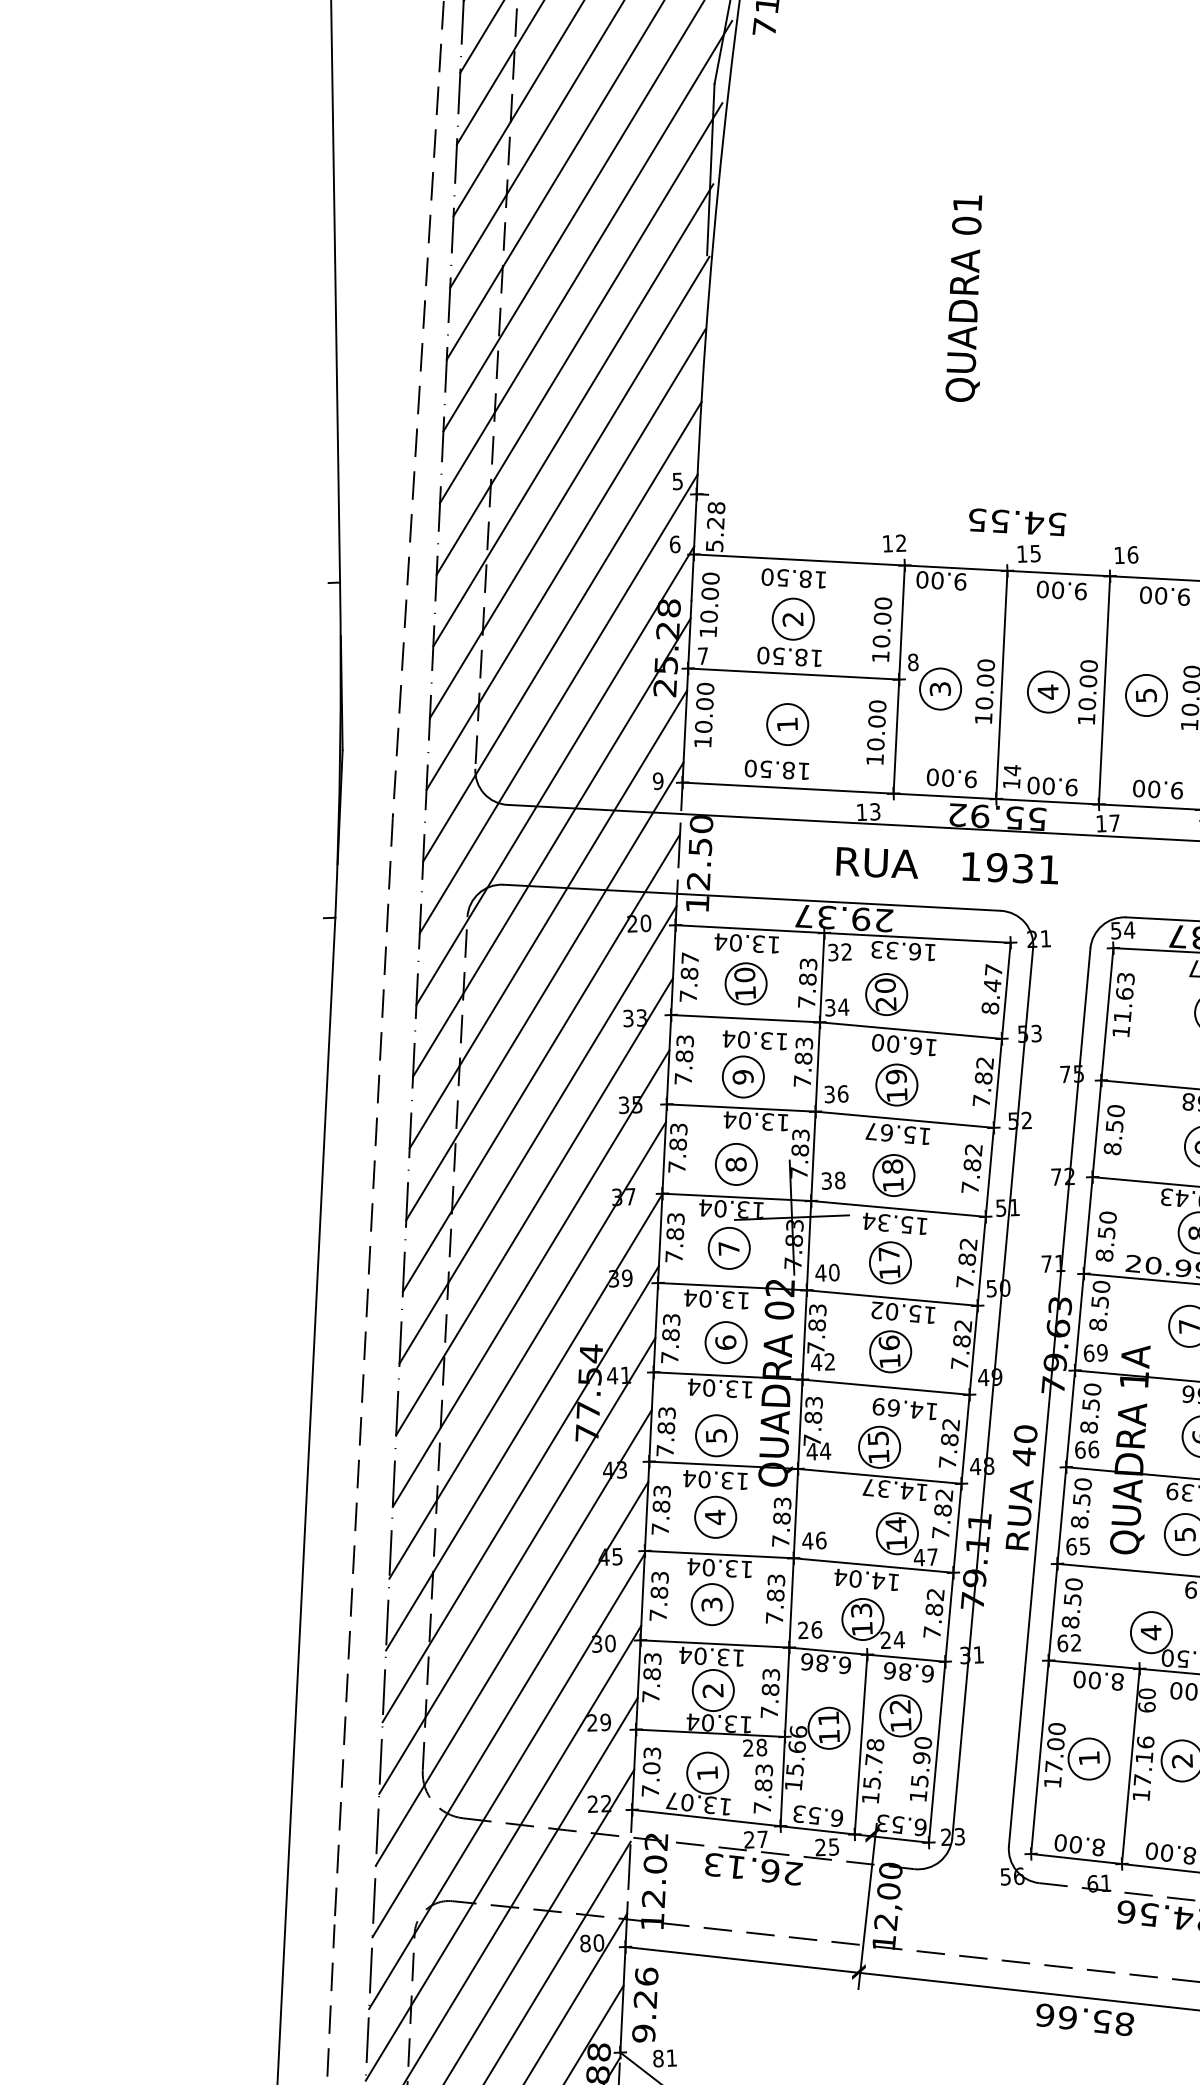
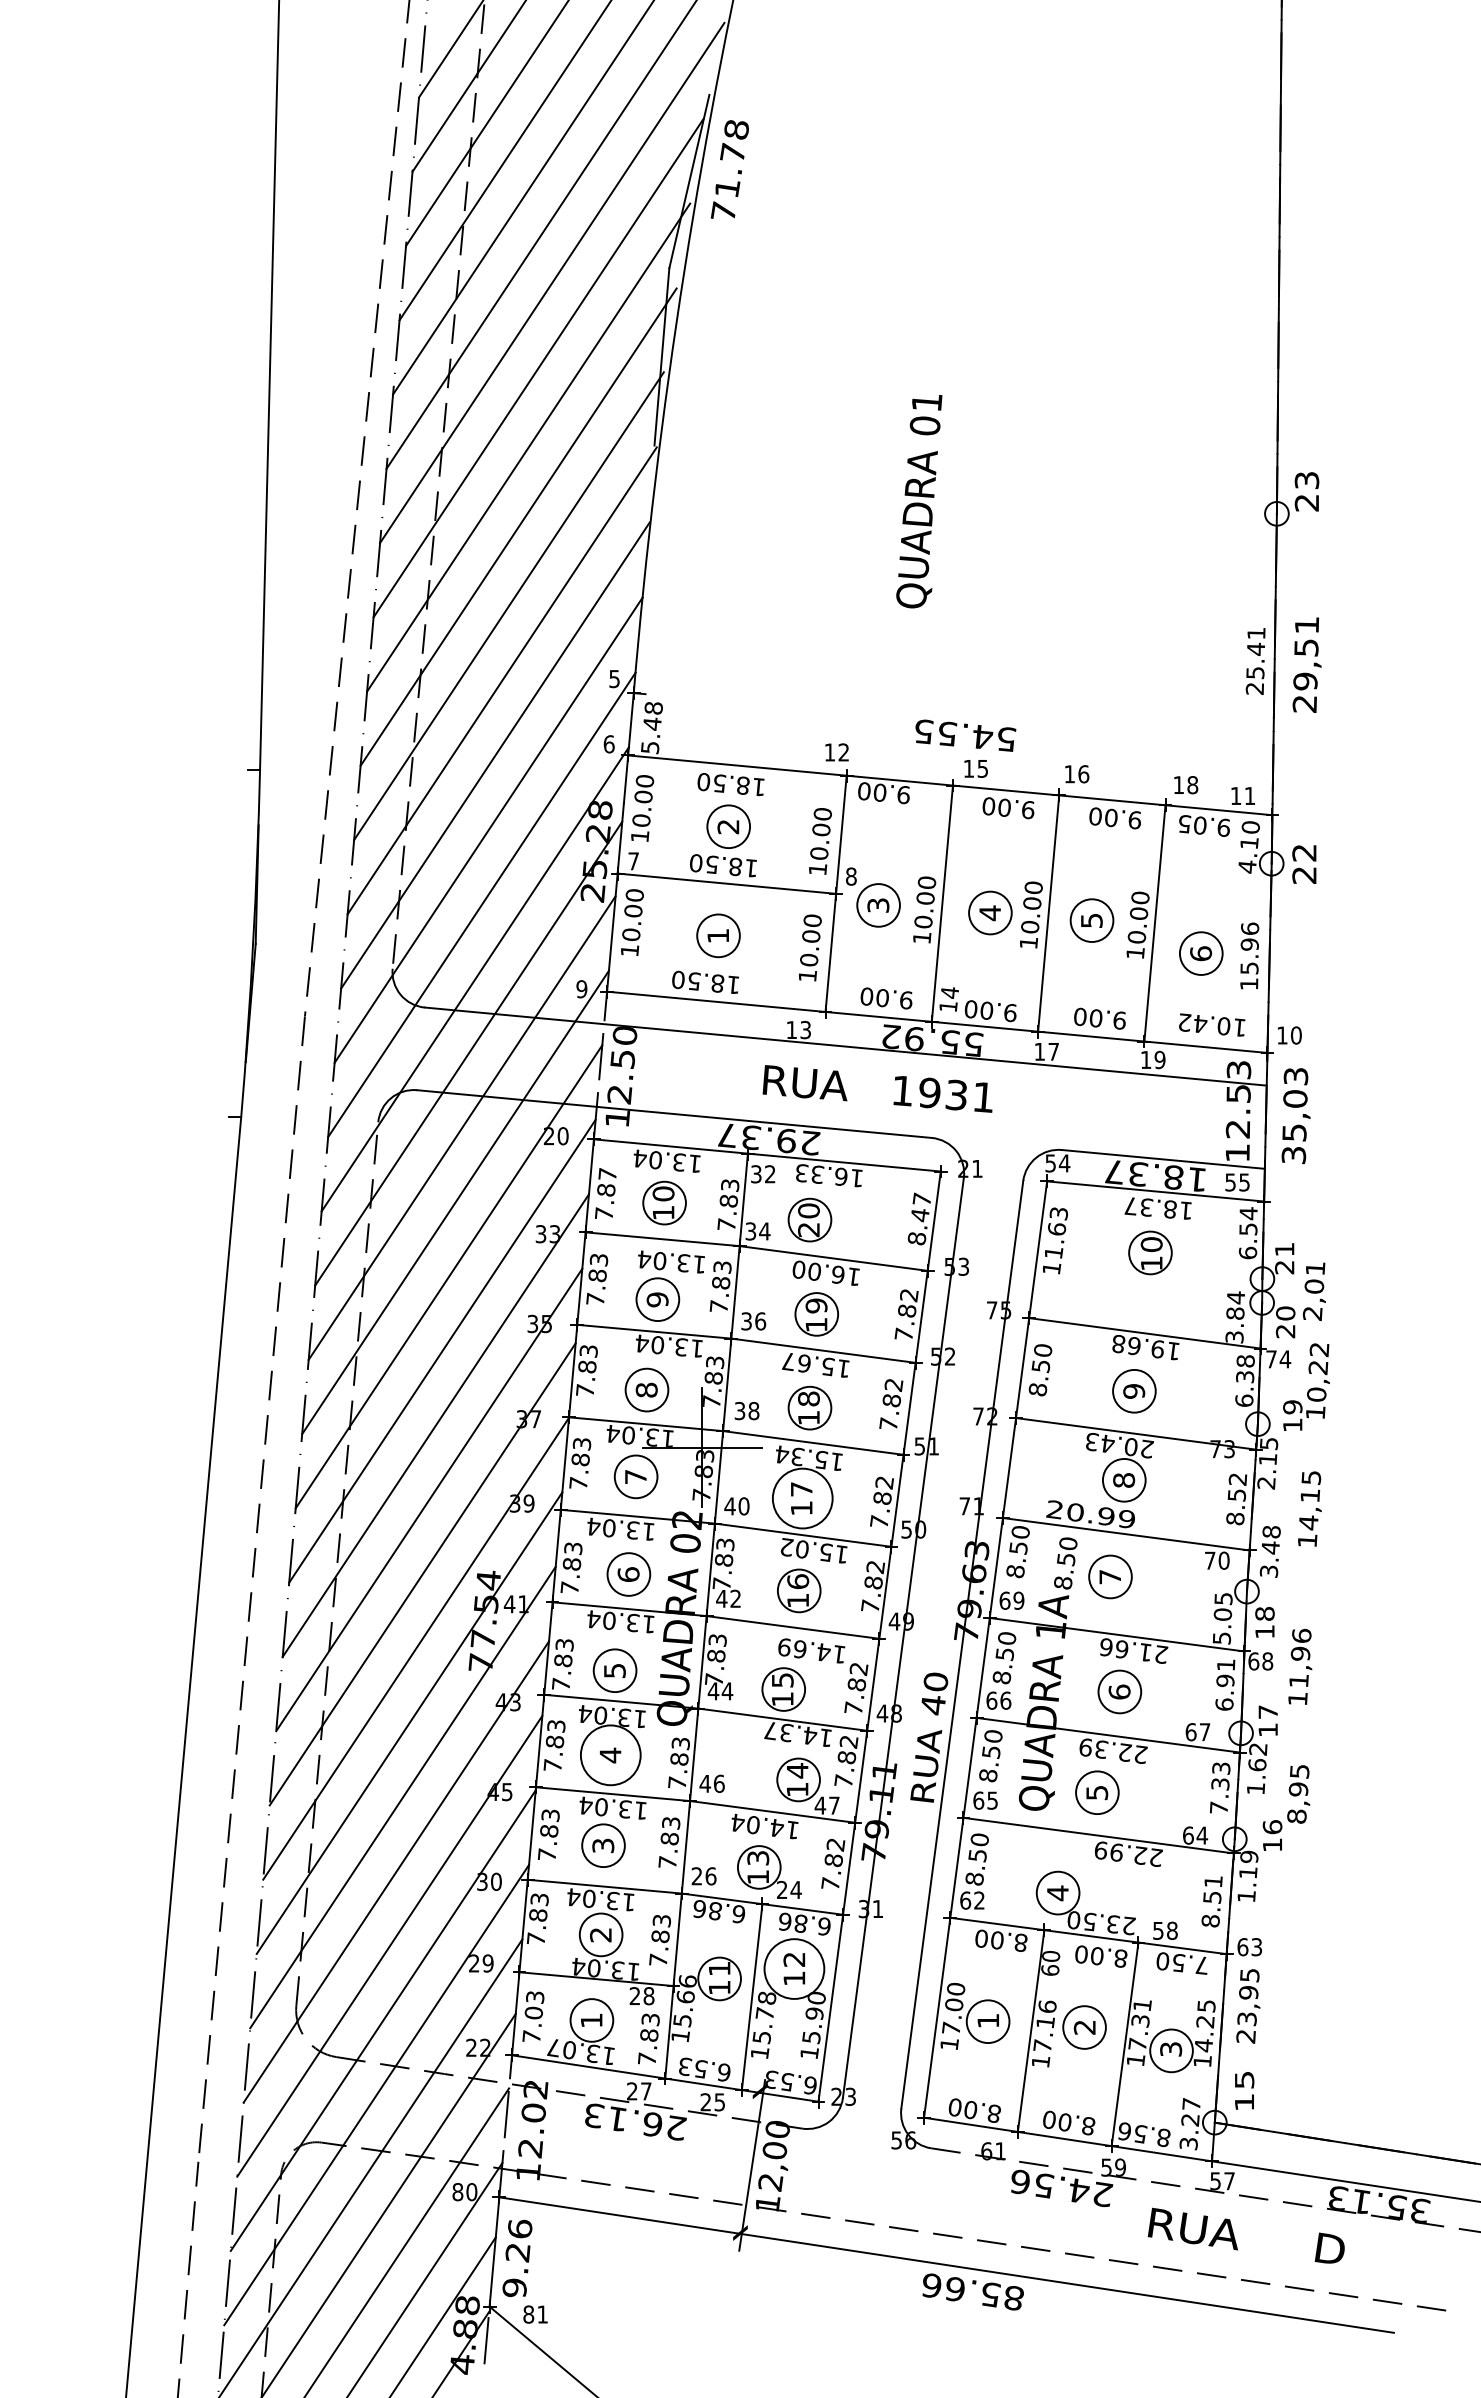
text: (715, 522) -> (652, 723), 5.28 -> 5.48
text: (1106, 1236) -> (1065, 1563), moved
circle: (890, 1262) -> (802, 1498), size x1.4
circle: (715, 1516) -> (610, 1754), size x1.4
circle: (900, 1715) -> (794, 1968), size x1.4

